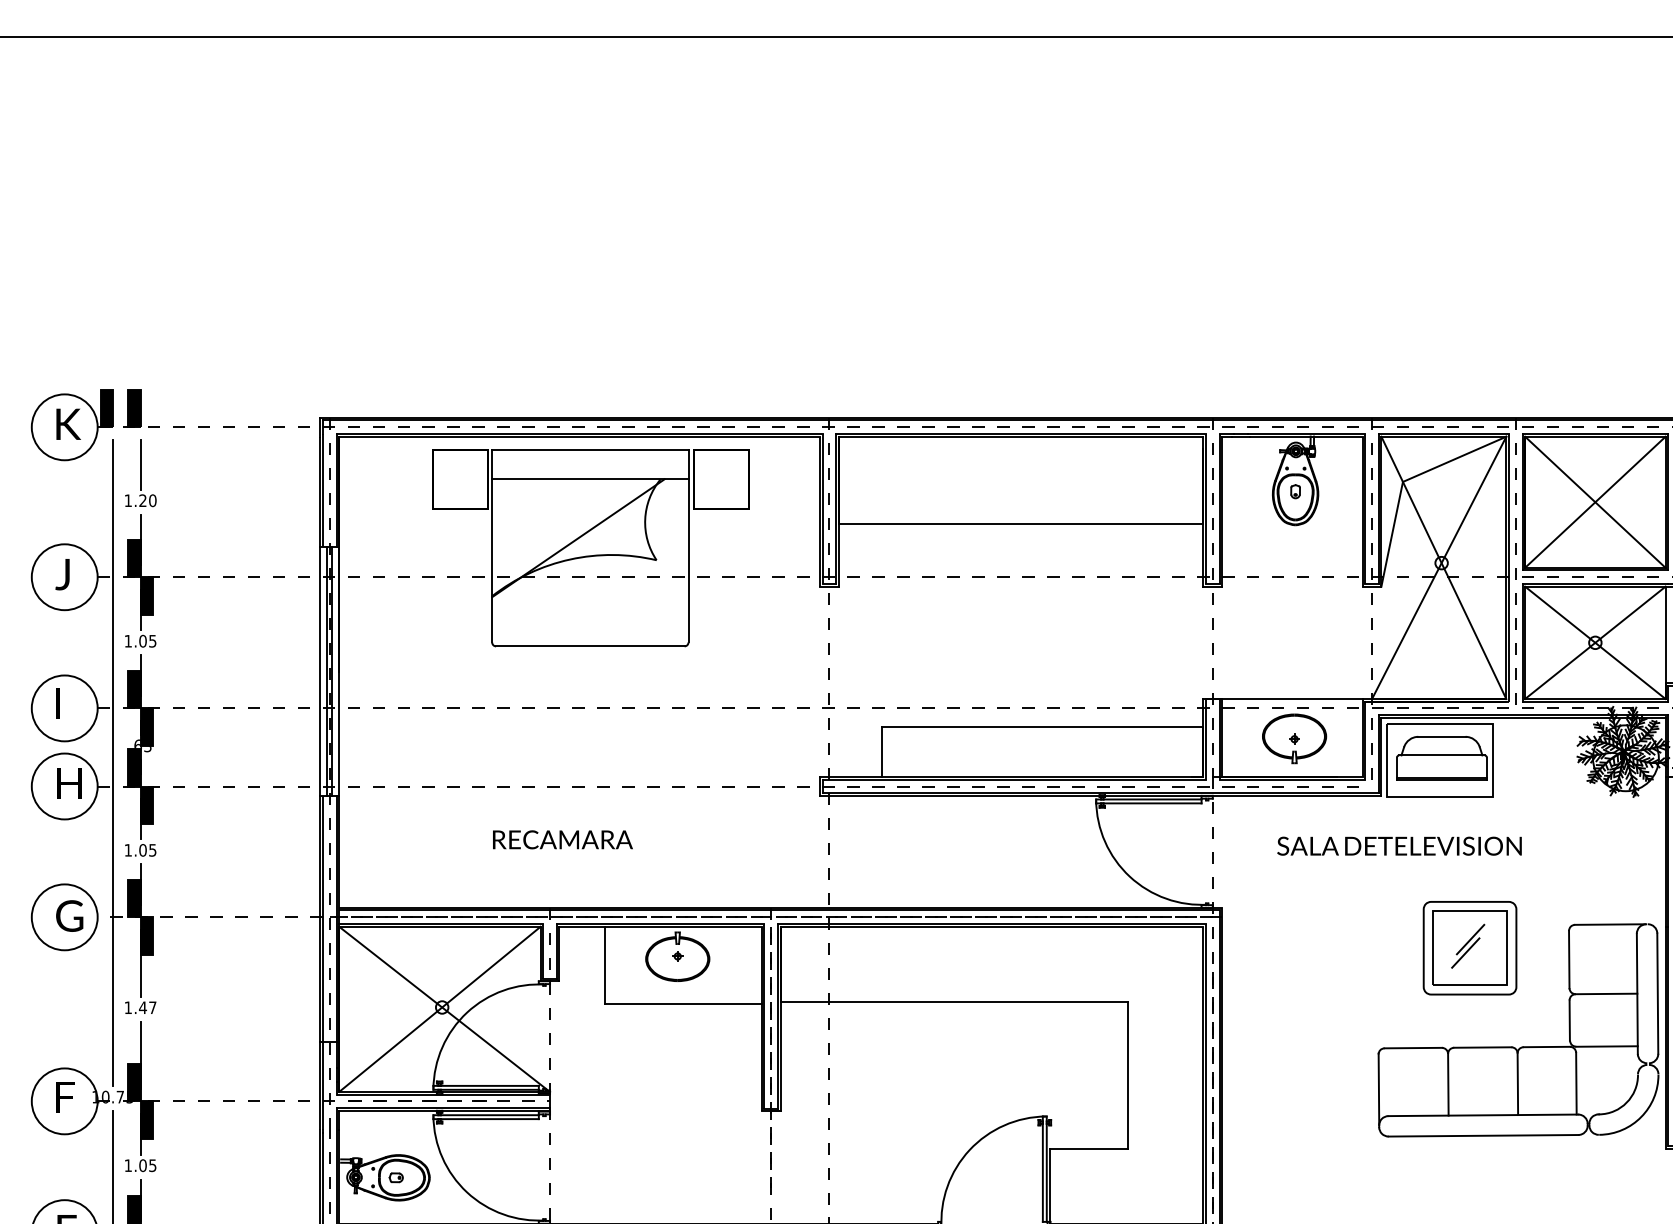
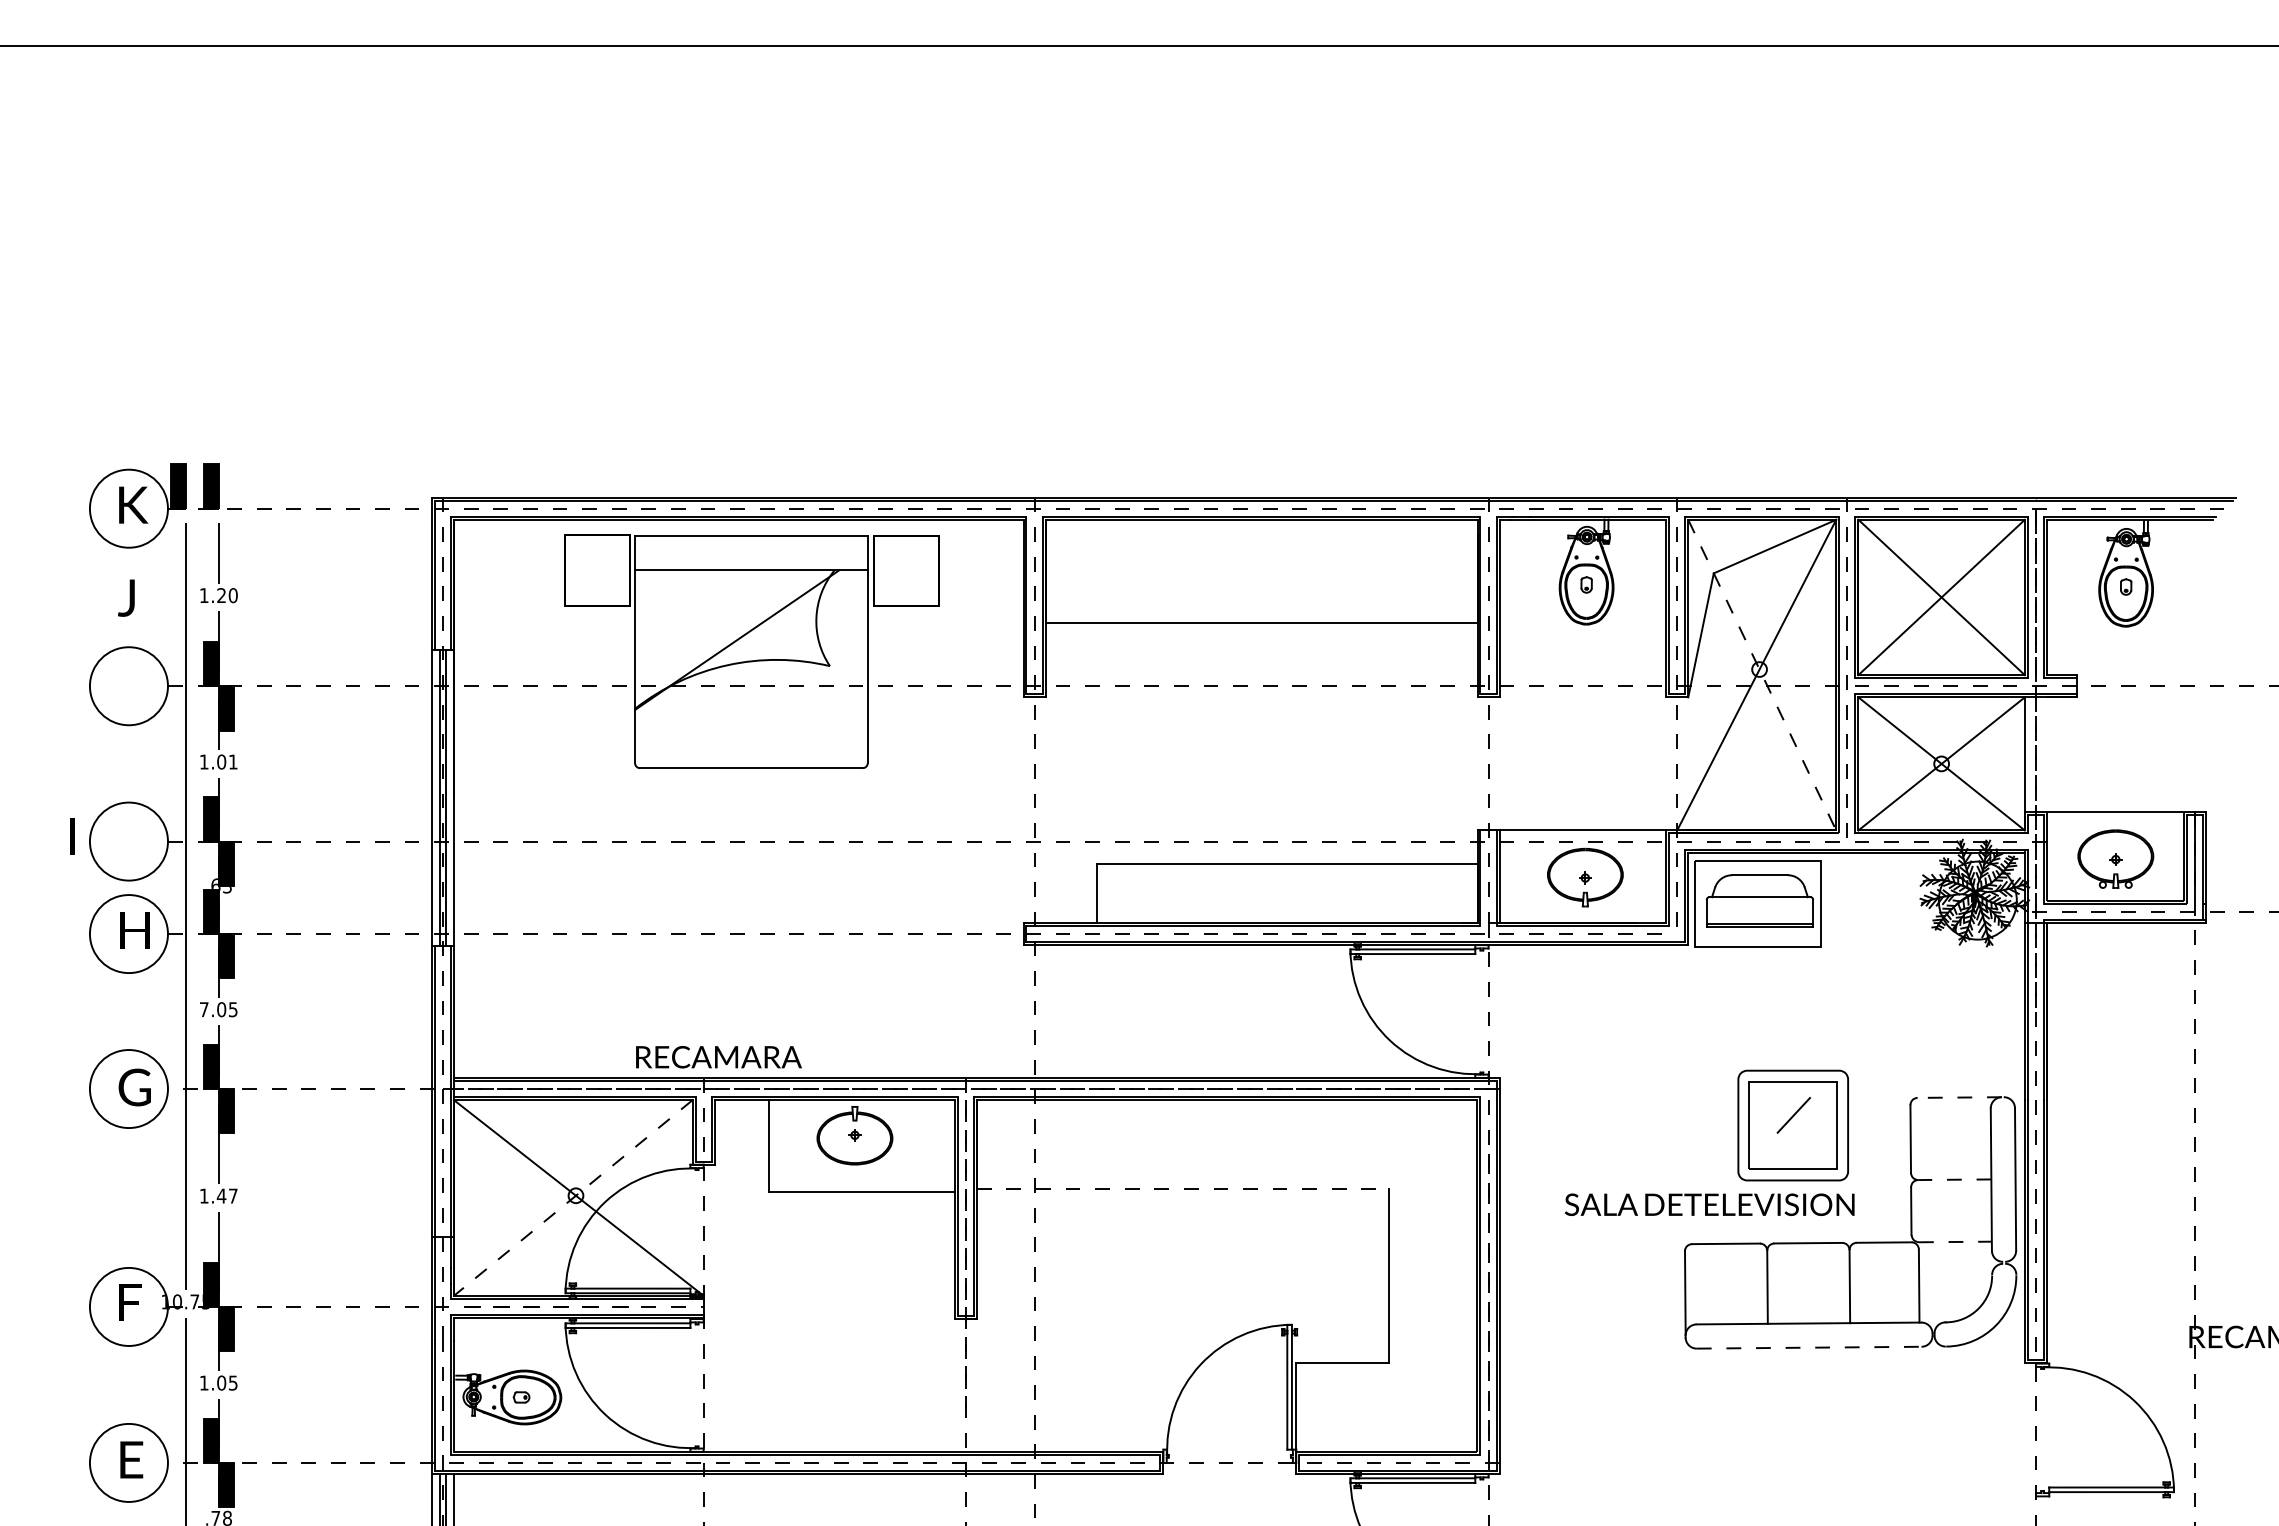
line: (1444, 568) -> (1762, 675), solid -> dashed
text: (62, 574) -> (126, 597), moved
text: (153, 640) -> (233, 761), 1.05 -> 1.01
text: (57, 704) -> (72, 836), moved
text: (562, 840) -> (718, 1057), moved
text: (1399, 845) -> (1709, 1204), moved
text: (128, 850) -> (204, 1009), 1.05 -> 7.05
line: (1610, 924) -> (1959, 1097), solid -> dashed
line: (1466, 952) -> (1788, 1130), removed
line: (1606, 993) -> (1954, 1179), solid -> dashed
line: (954, 1001) -> (1182, 1188), solid -> dashed
line: (439, 1009) -> (572, 1198), solid -> dashed
line: (1607, 1046) -> (1955, 1241), solid -> dashed
line: (1483, 1135) -> (1809, 1347), solid -> dashed

